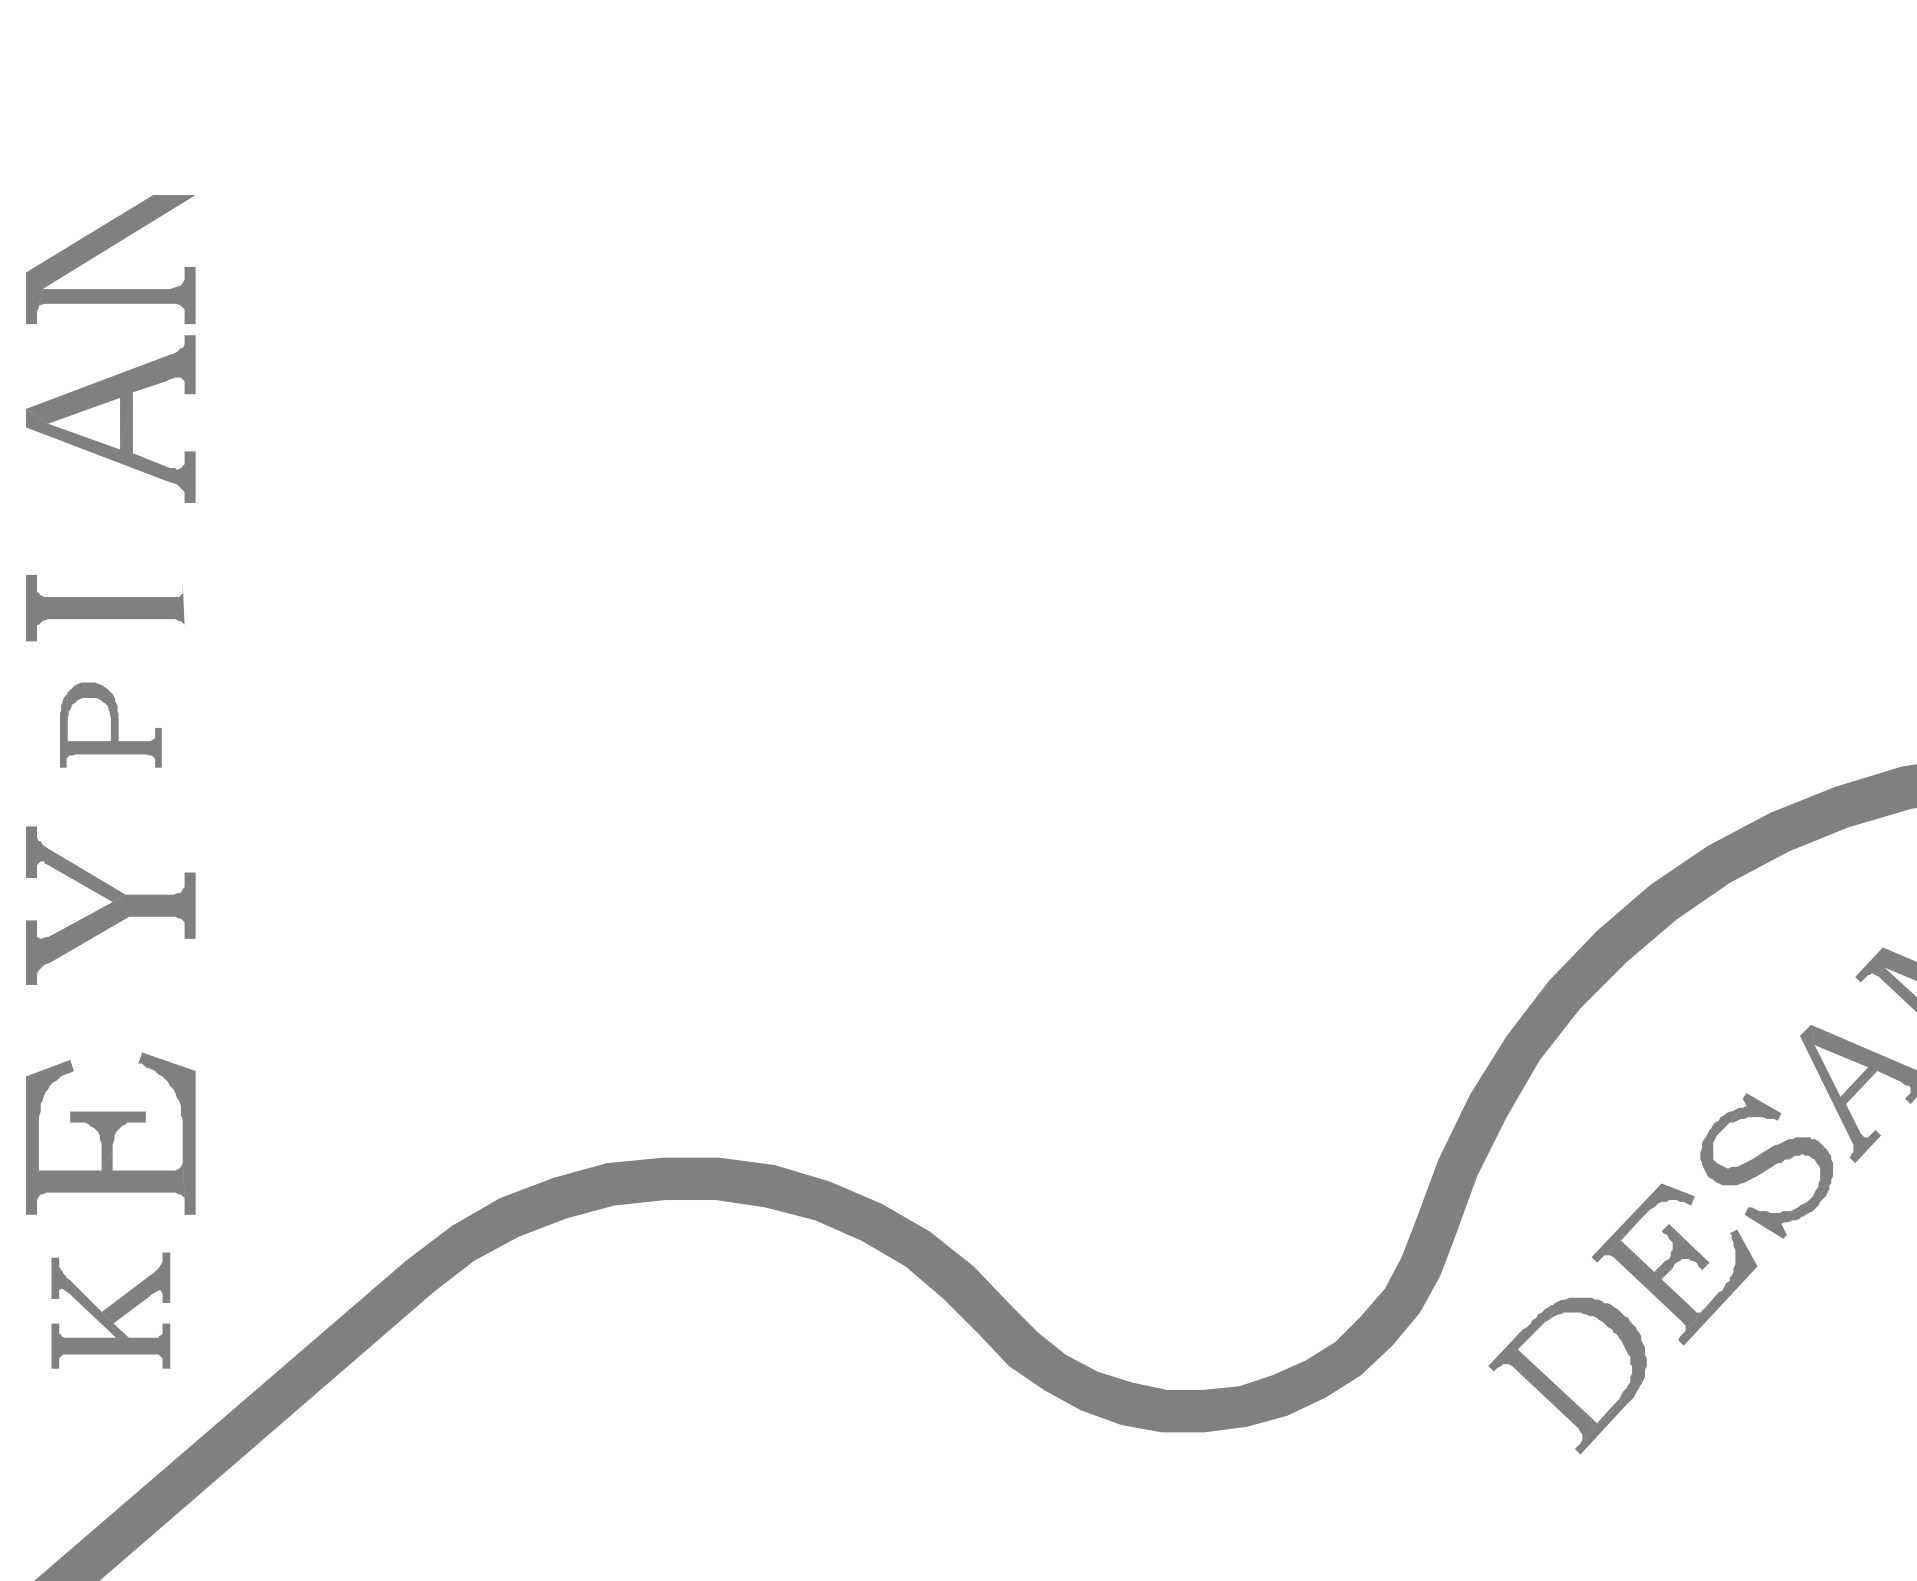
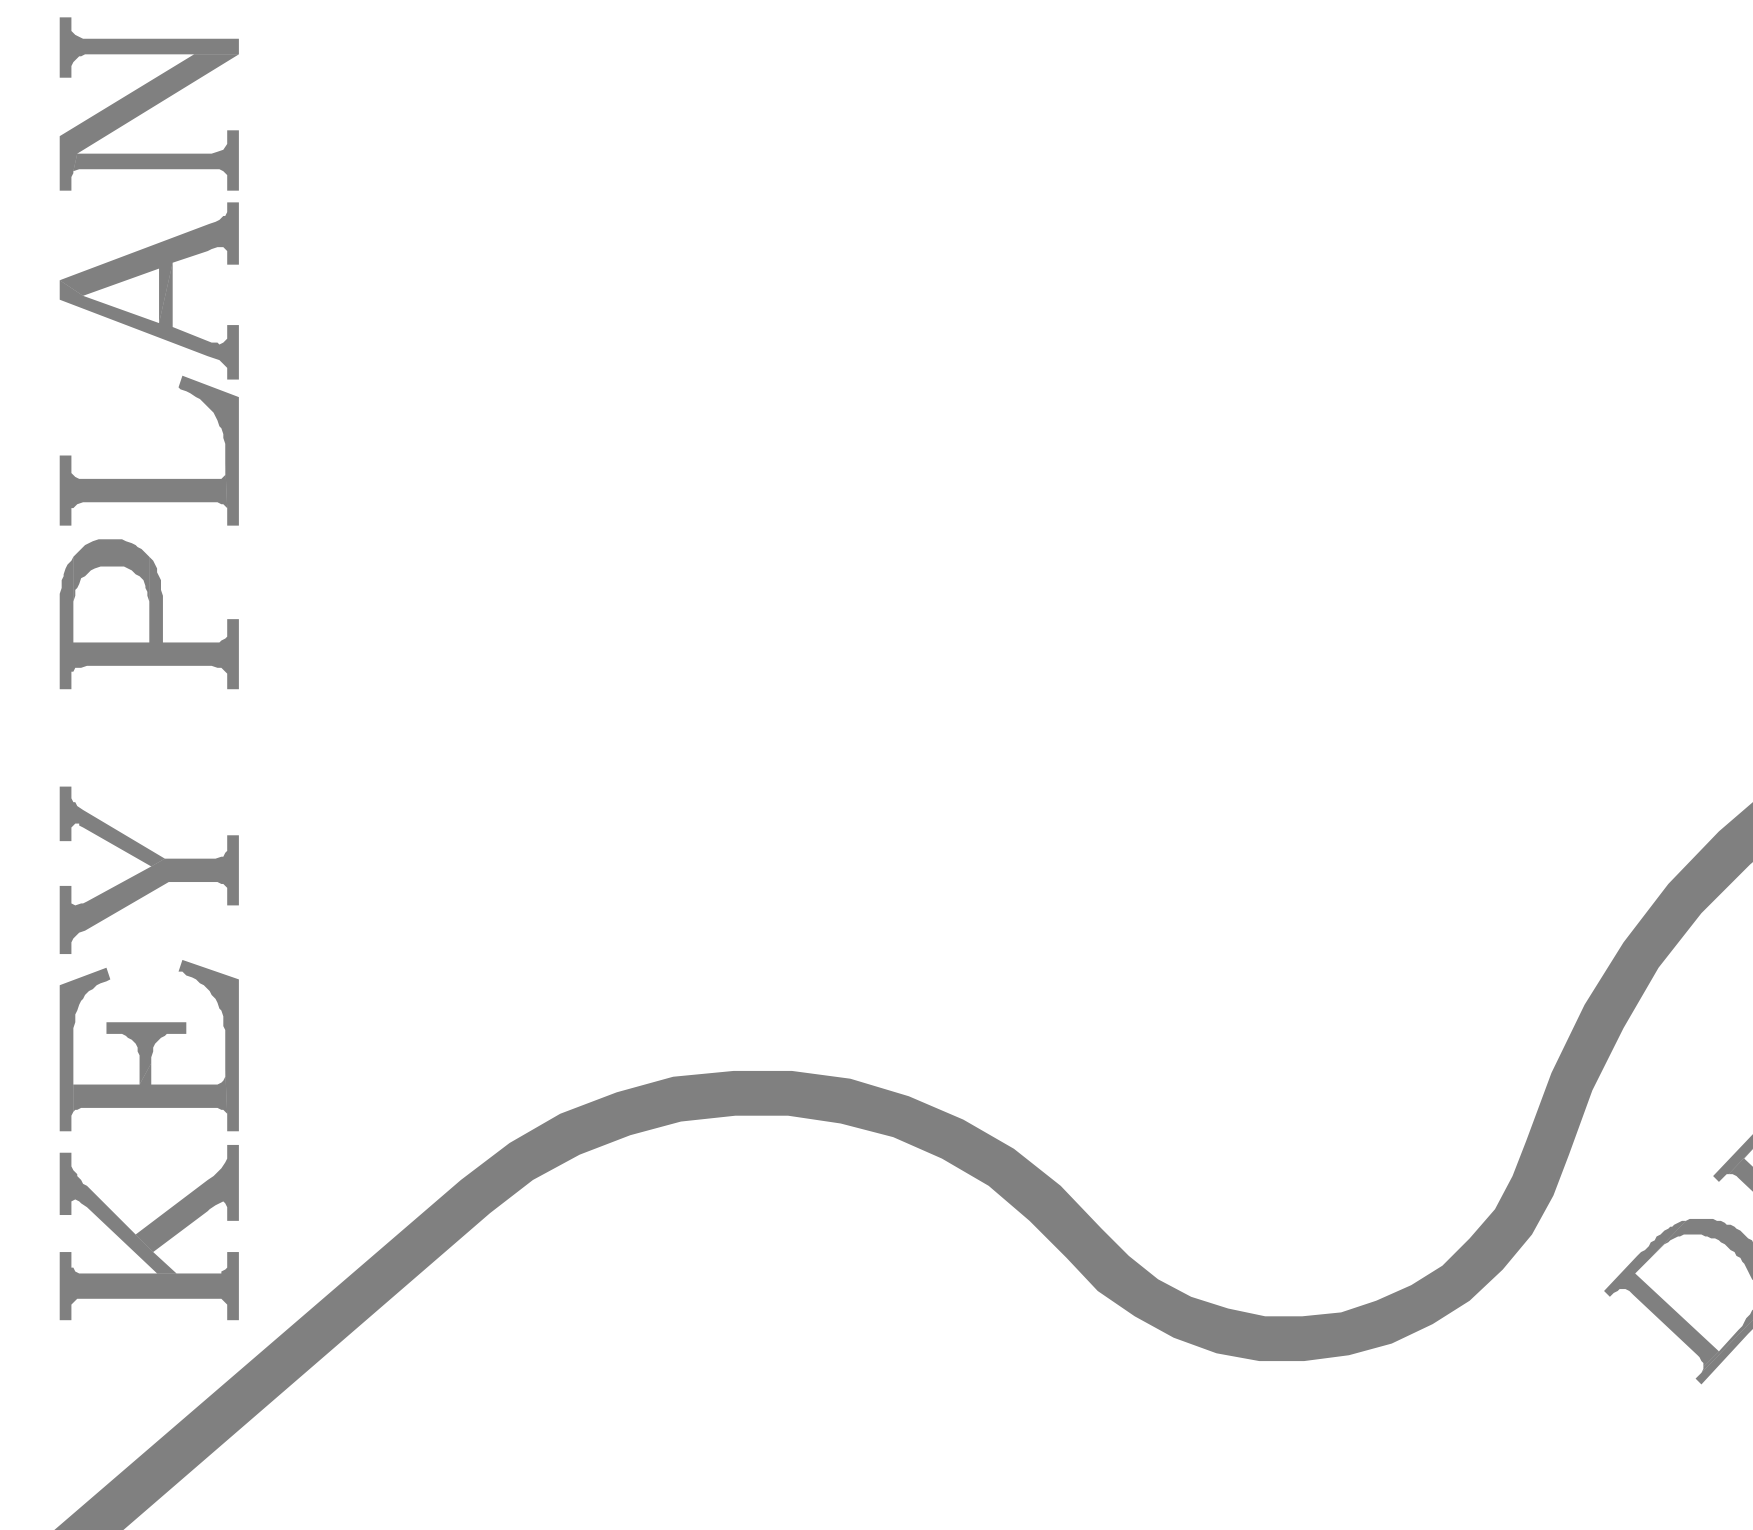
fill: (110, 188) -> (148, 47), added
fill: (166, 570) -> (208, 450), added
part: (110, 724) -> (148, 613), size x1.67
part: (110, 905) -> (148, 870), moved
part: (110, 1310) -> (148, 1232), size x1.43

